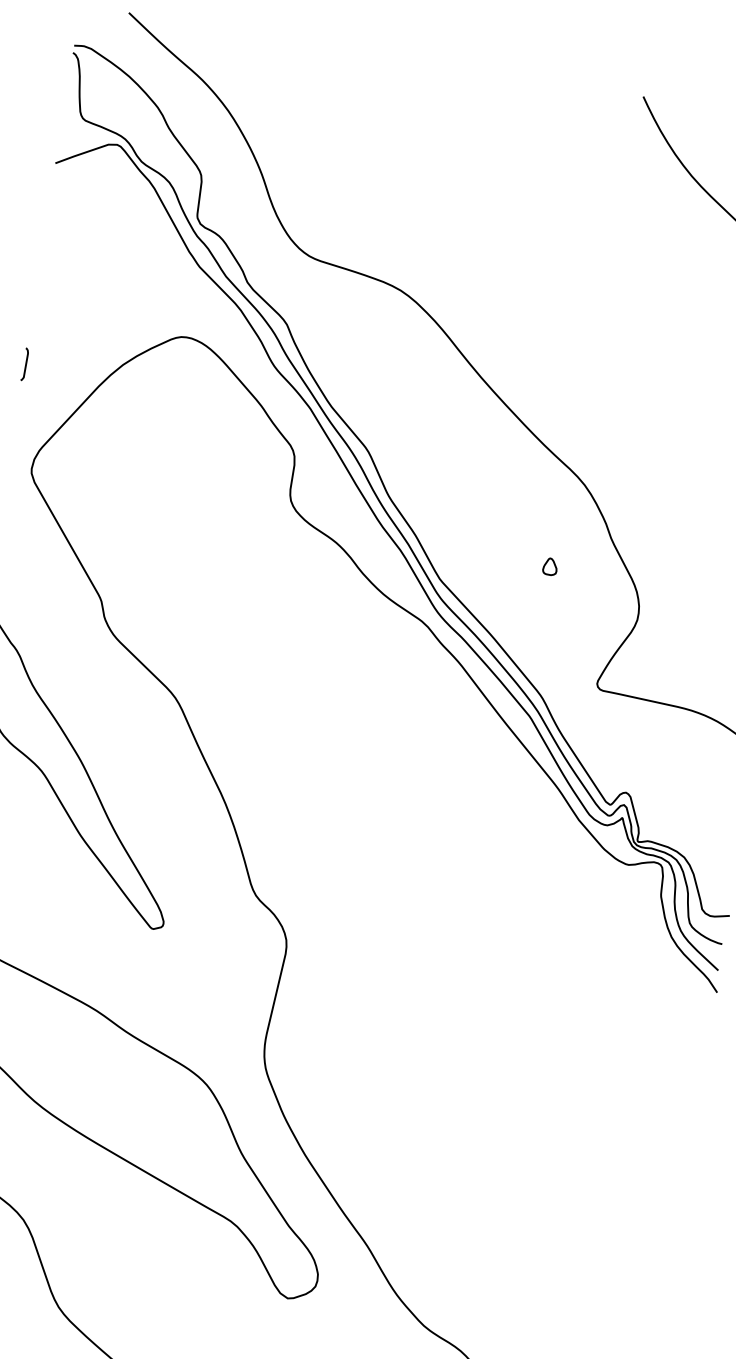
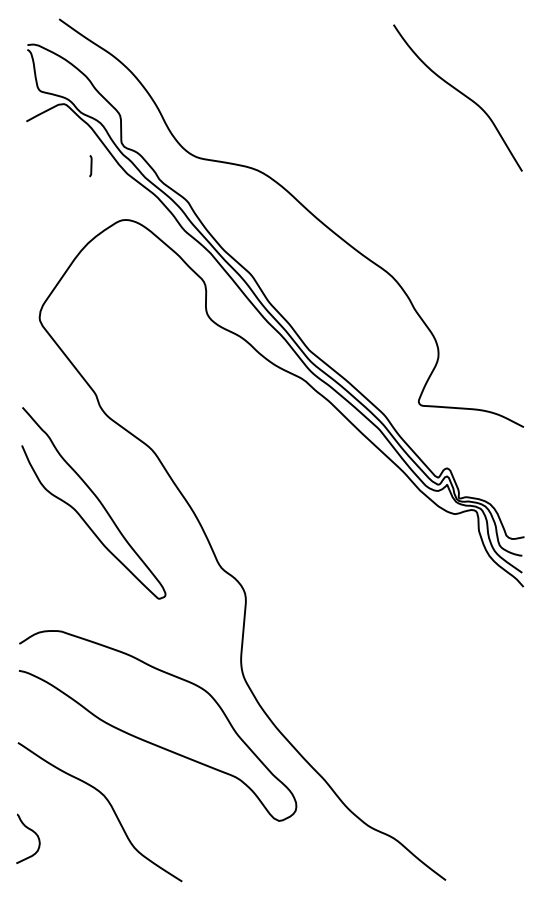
line: (24, 364) -> (90, 166), moved
part: (549, 565) -> (377, 331), removed

